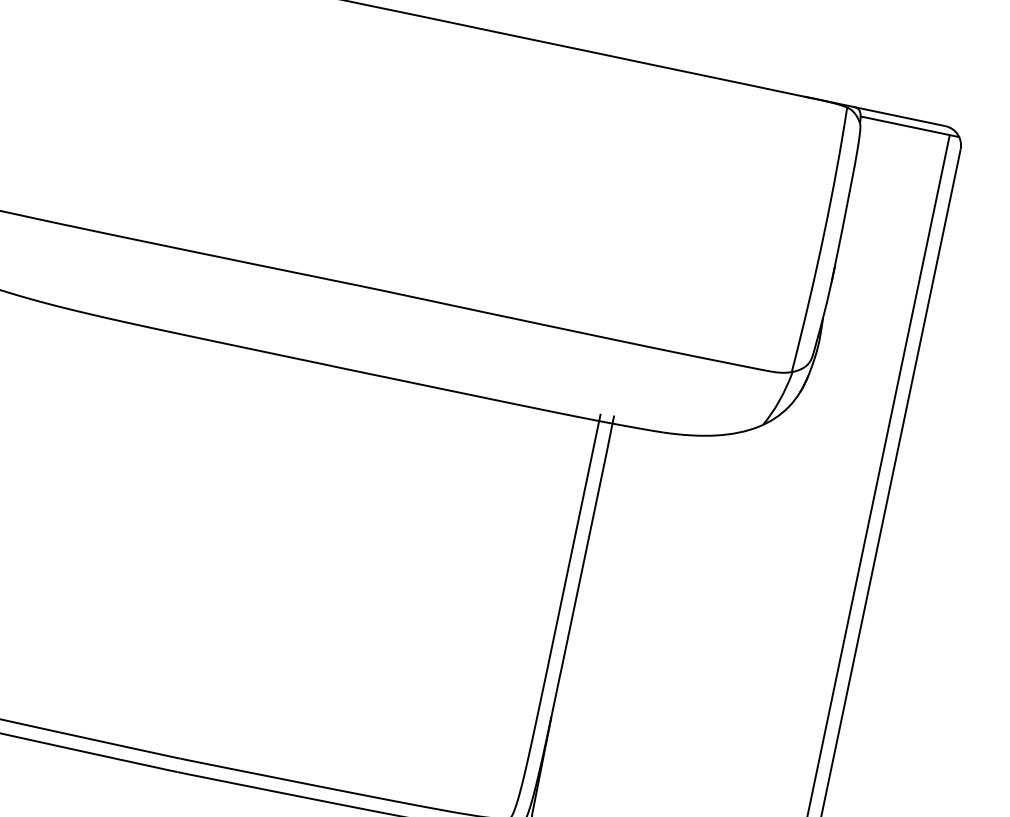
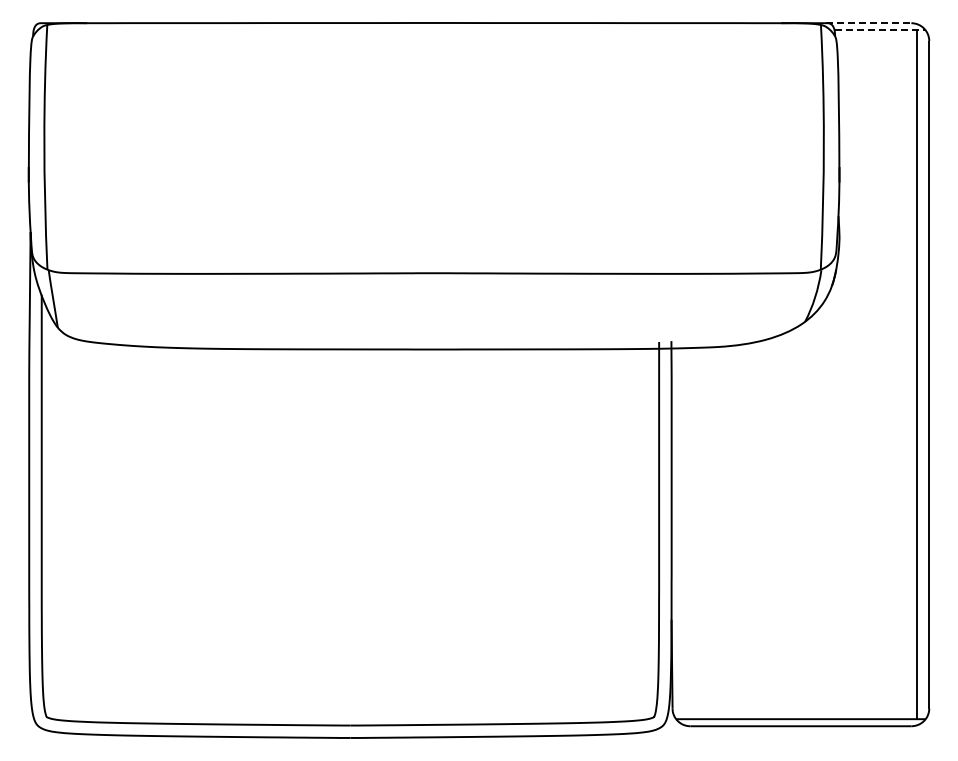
line: (898, 116) -> (868, 23), solid -> dashed
line: (910, 127) -> (880, 30), solid -> dashed

